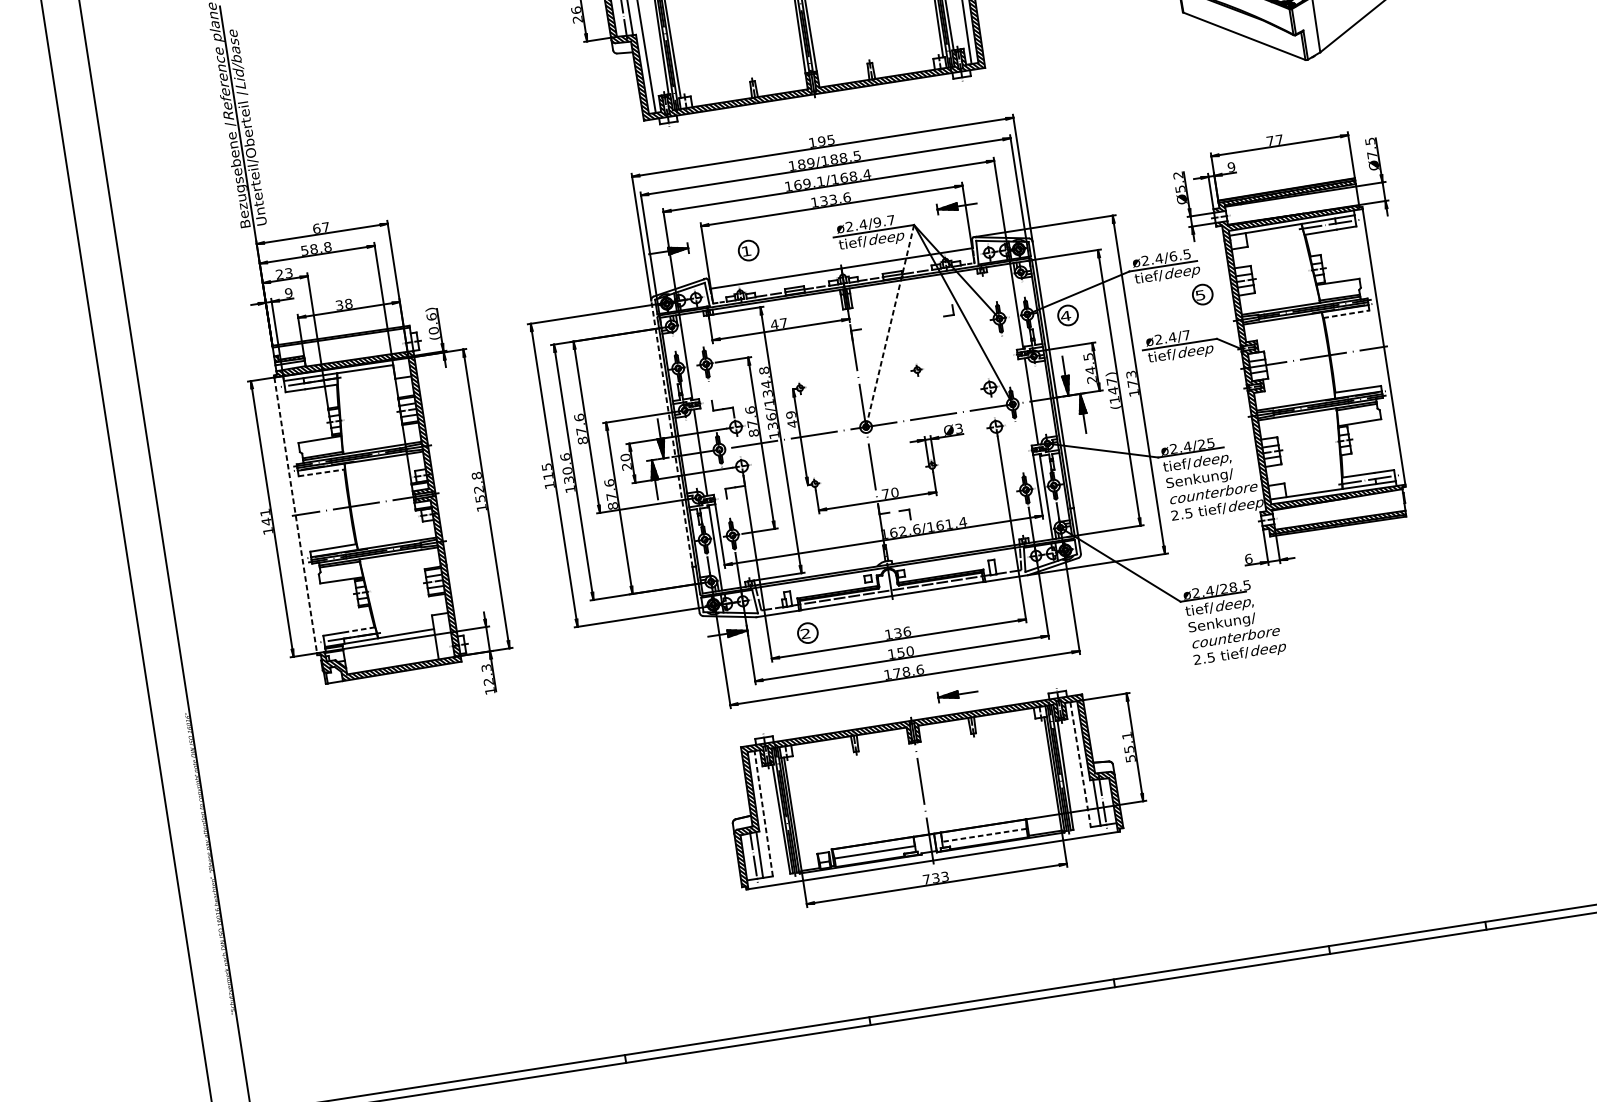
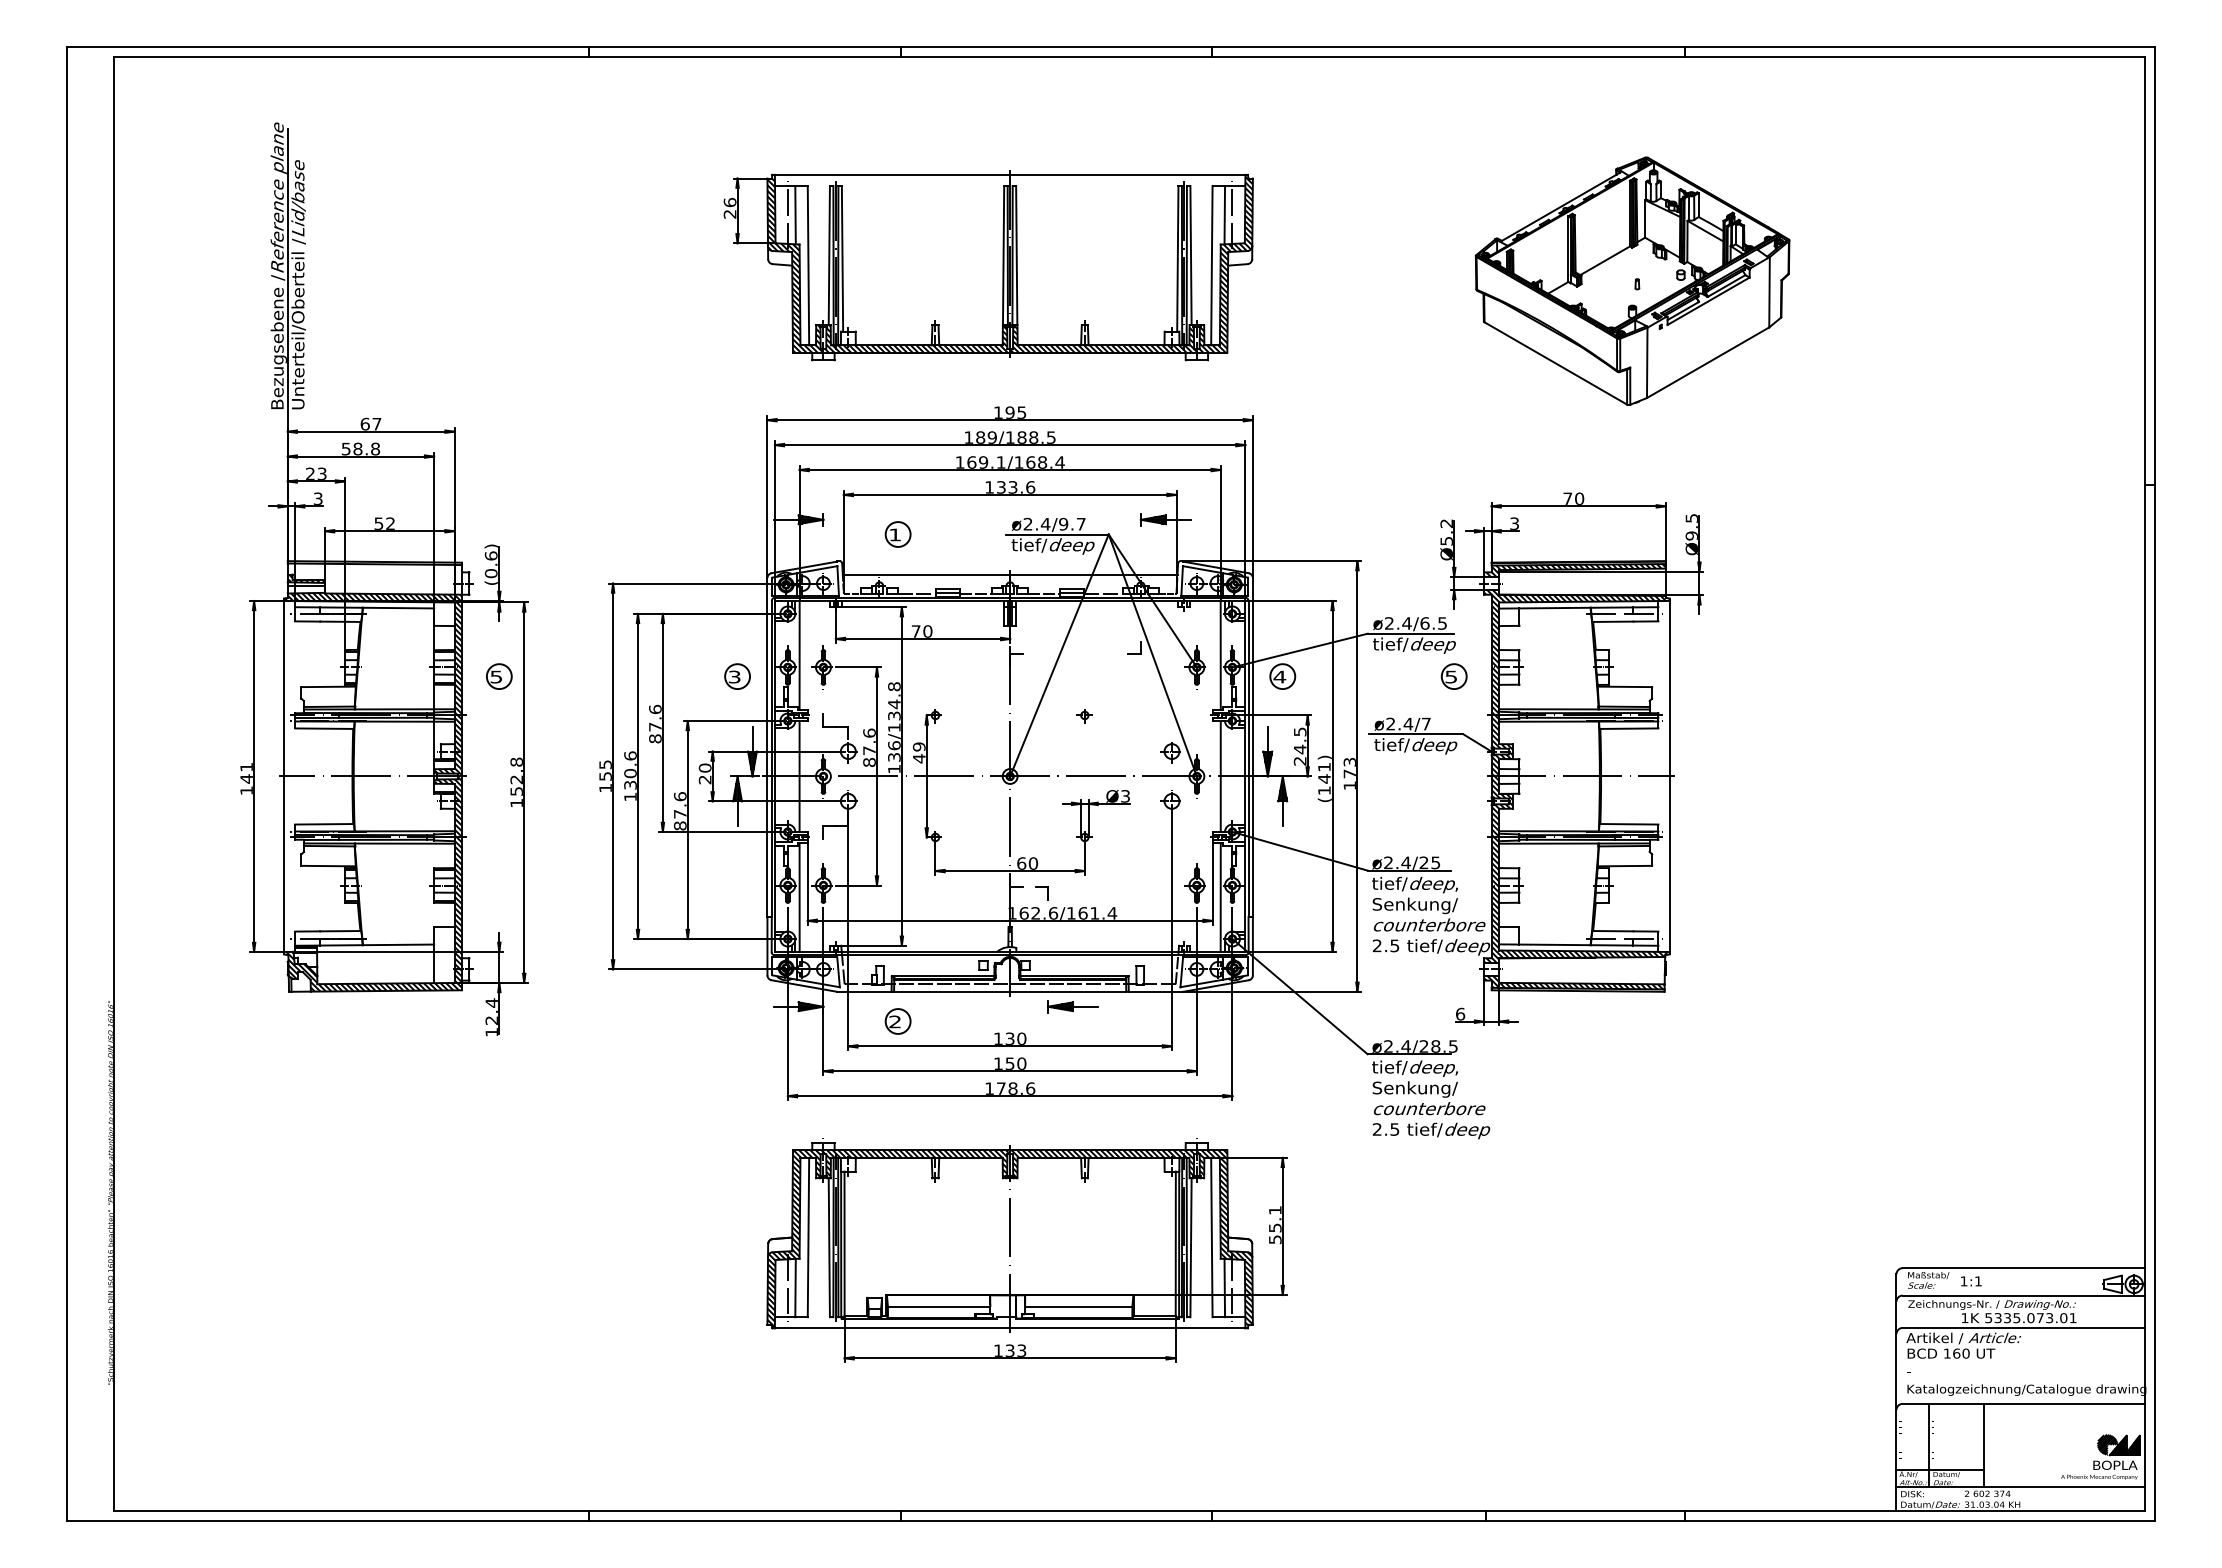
text: (1279, 139) -> (1579, 498), 77 -> 70
text: (1371, 154) -> (1691, 535), Ø7.5 -> Ø9.5
text: (1231, 167) -> (1514, 523), 9 -> 3
text: (288, 292) -> (317, 498), 9 -> 3
text: (344, 304) -> (385, 523), 38 -> 52
line: (1346, 314) -> (1629, 728), dashed -> solid
text: (778, 323) -> (921, 631), 47 -> 70
line: (890, 326) -> (1059, 655), dashed -> solid
part: (639, 381) -> (737, 676), added
text: (1111, 381) -> (1324, 767), (147) -> (141)
part: (452, 410) -> (499, 676), added
line: (671, 433) -> (767, 747), dashed -> solid
line: (322, 472) -> (325, 728), dashed -> solid
text: (548, 476) -> (605, 776), 115 -> 155
text: (885, 494) -> (1021, 863), 70 -> 60
line: (296, 515) -> (284, 776), dashed -> solid
line: (358, 630) -> (340, 931), dashed -> solid
text: (906, 631) -> (1021, 1038), 136 -> 130
text: (486, 667) -> (491, 1002), 12.3 -> 12.4
part: (957, 694) -> (1072, 1006), moved
line: (1080, 764) -> (1211, 1237), dashed -> solid
line: (763, 813) -> (808, 1237), dashed -> solid
line: (984, 835) -> (1078, 1306), dashed -> solid
text: (926, 879) -> (998, 1350), 733 -> 133

